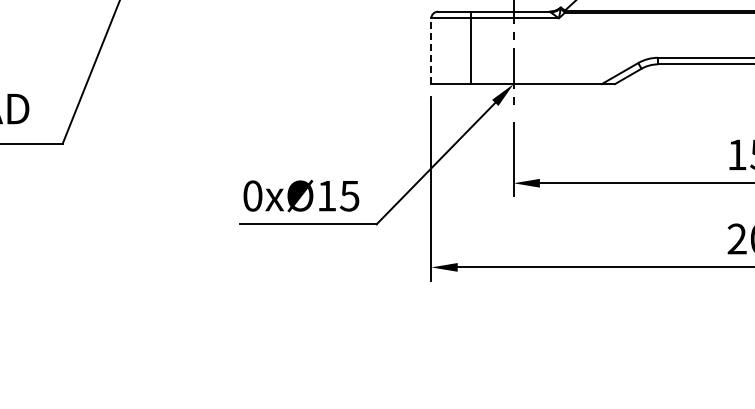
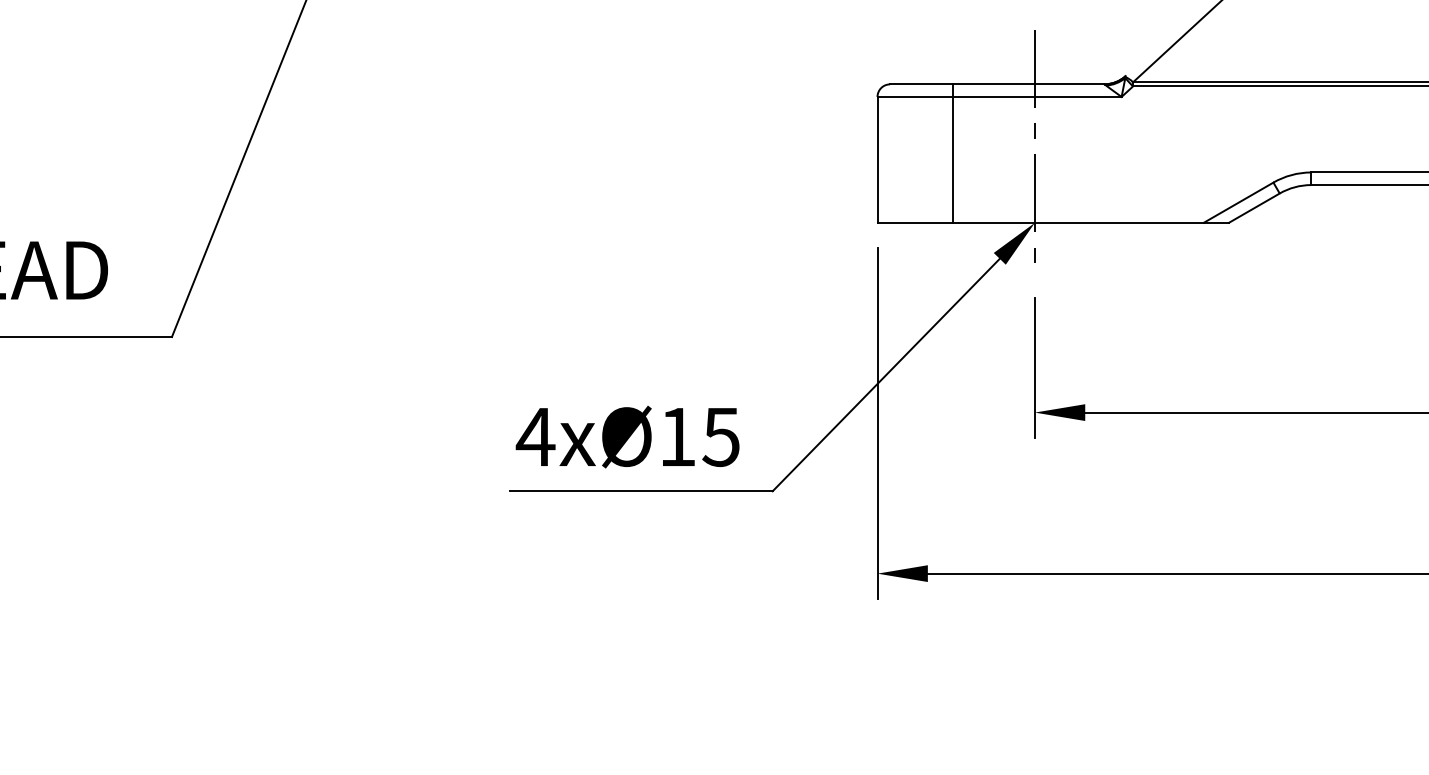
line: (431, 51) -> (877, 160), dashed -> solid
text: (252, 195) -> (535, 436), 0xØ15 -> 4xØ15

